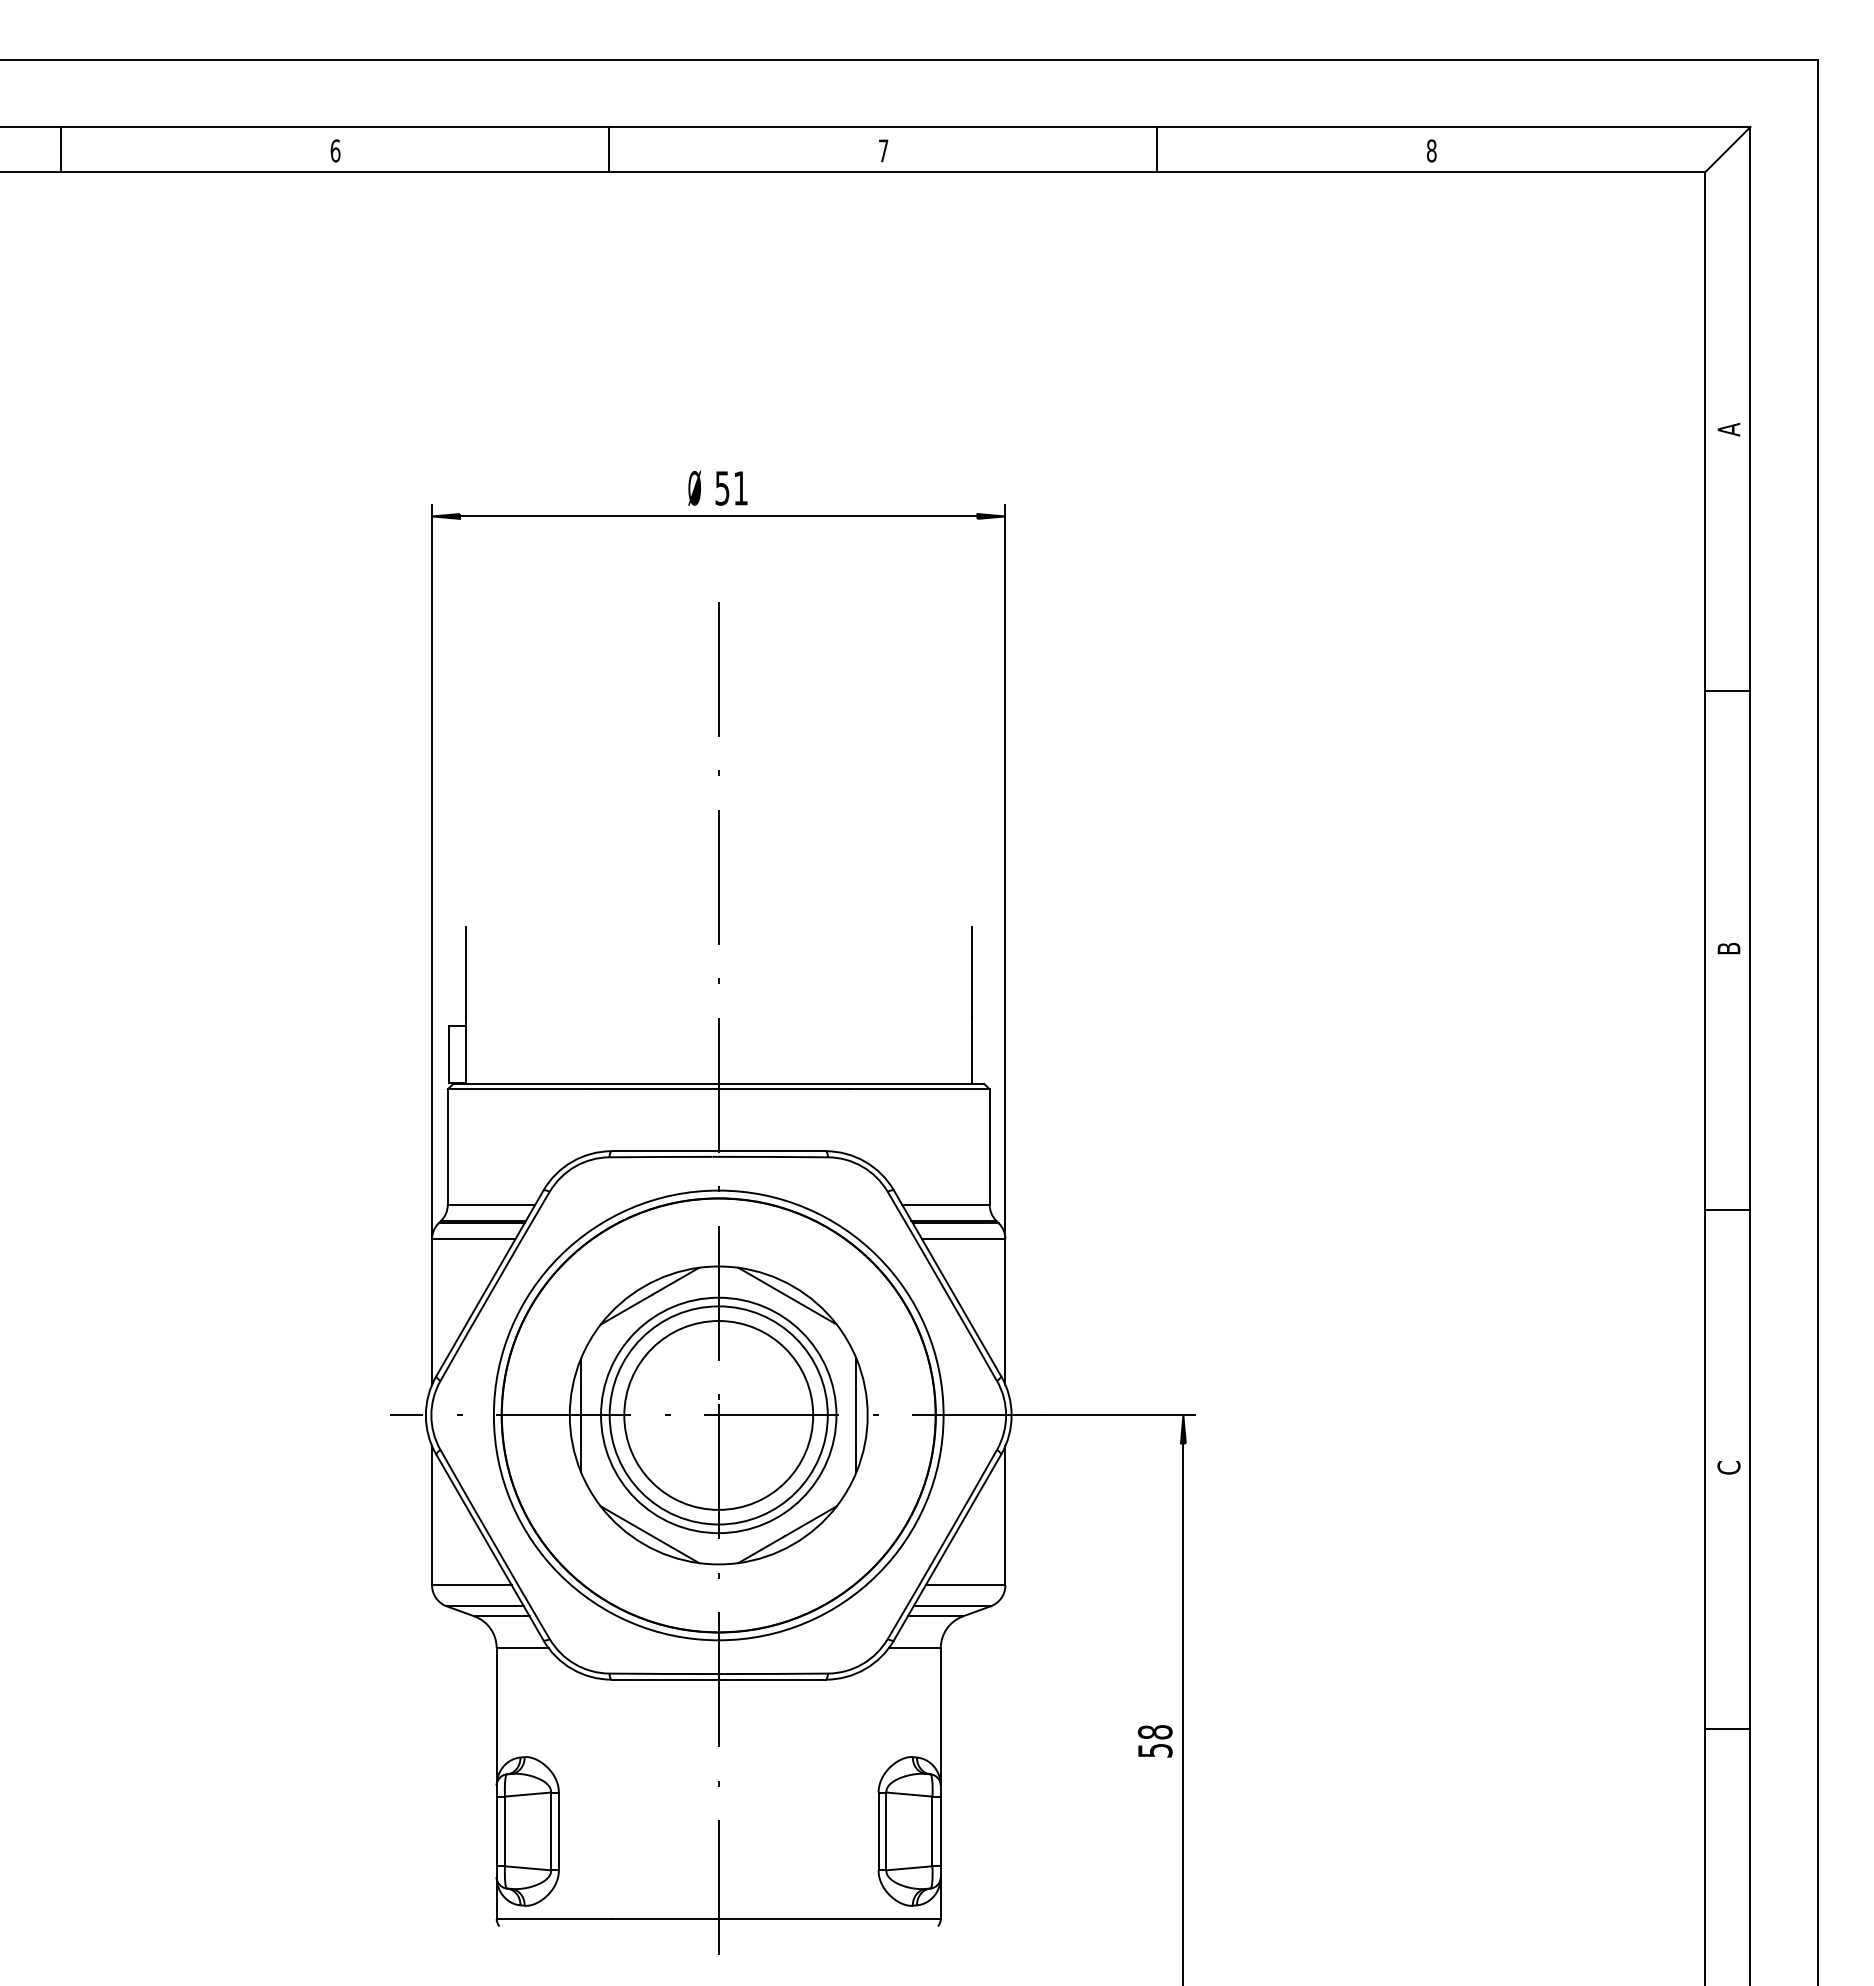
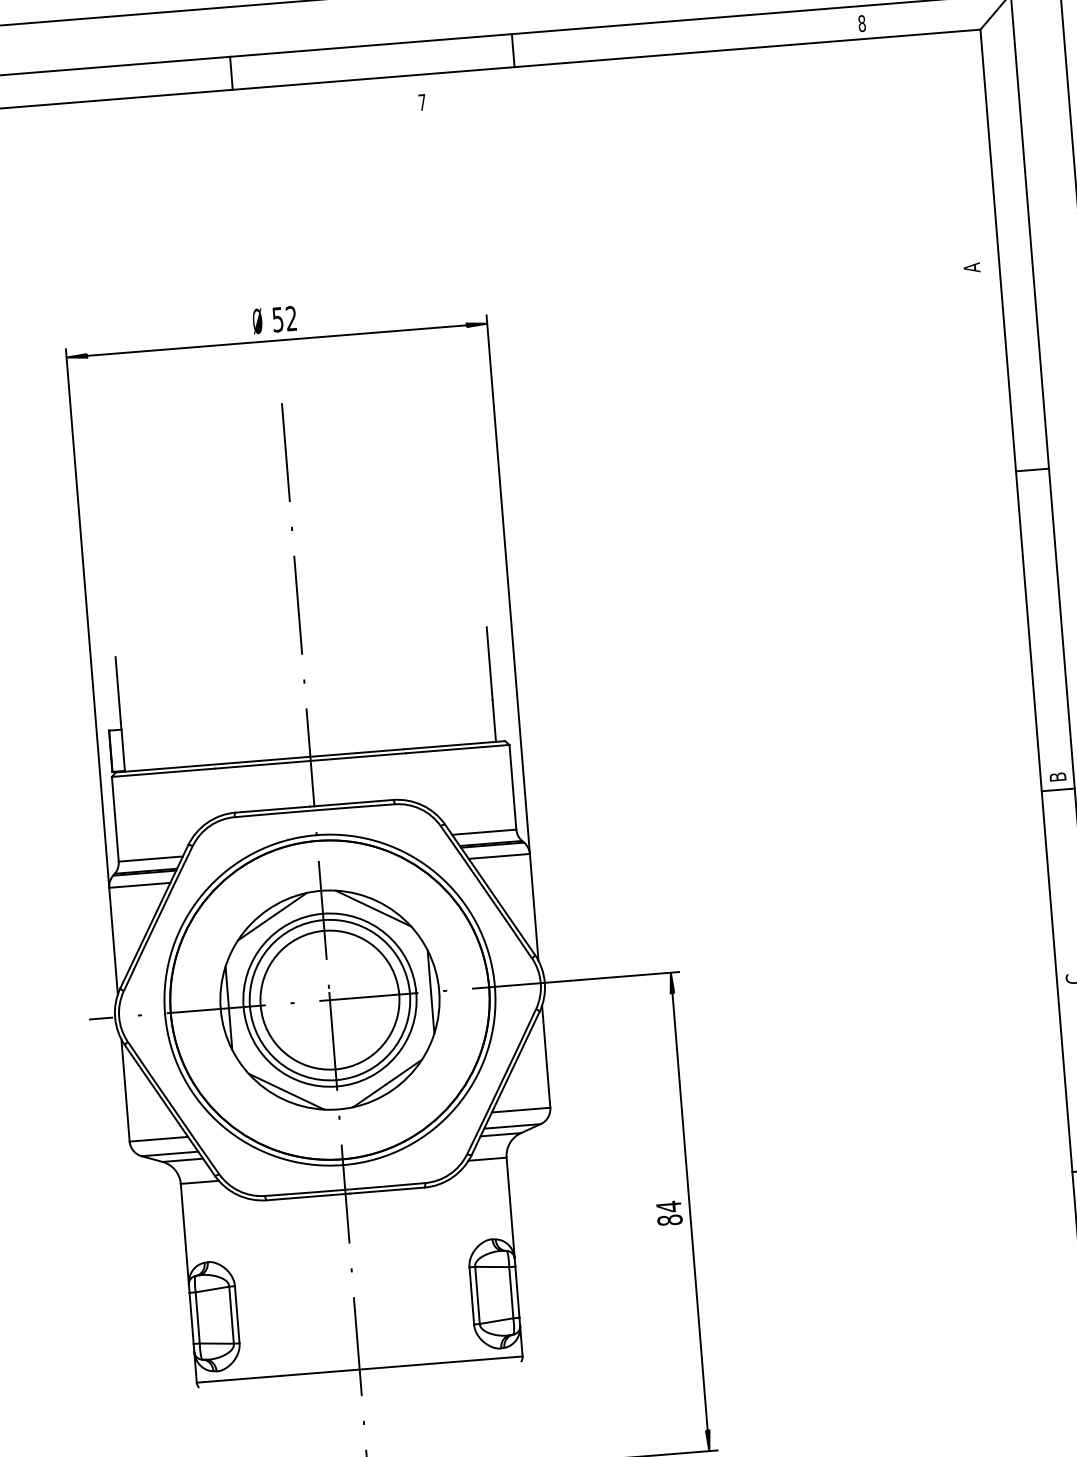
line: (609, 149) -> (231, 73), moved
line: (1157, 149) -> (513, 50), moved
text: (883, 150) -> (422, 102), moved
text: (1431, 150) -> (861, 23), moved
text: (1728, 429) -> (971, 267), moved
text: (740, 488) -> (291, 318), 51 -> 52
line: (1727, 691) -> (1032, 470), moved
text: (1728, 948) -> (1057, 776), moved
text: (1154, 1740) -> (668, 1212), 58 -> 84

